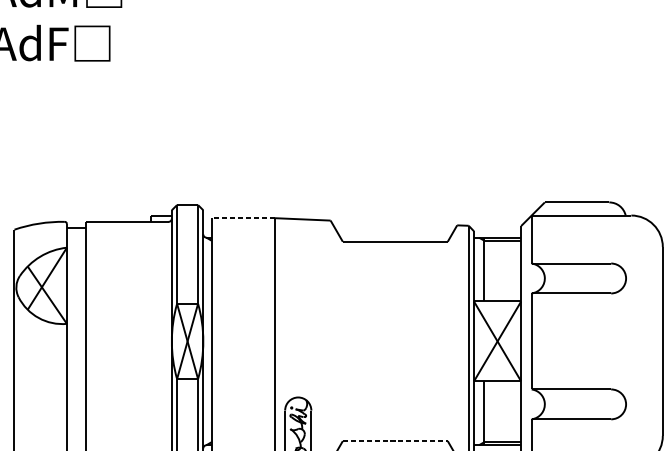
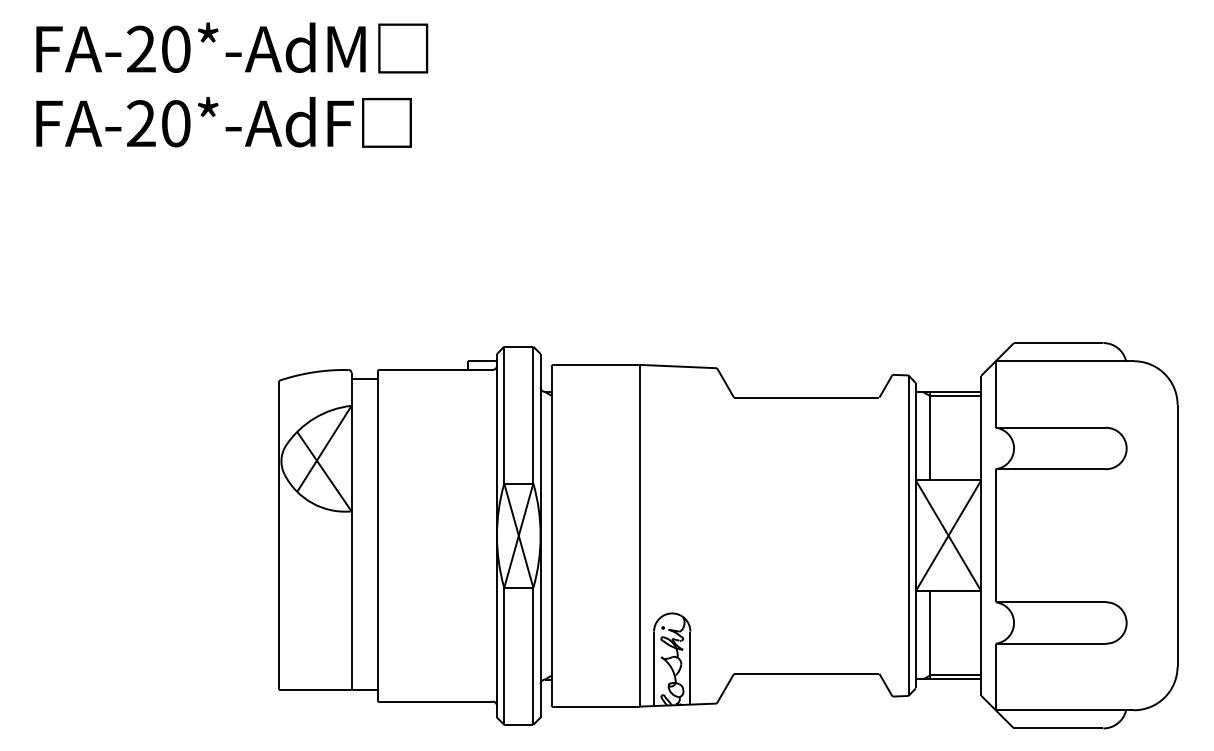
line: (242, 217) -> (595, 364), dashed -> solid
line: (395, 440) -> (806, 673), dashed -> solid

